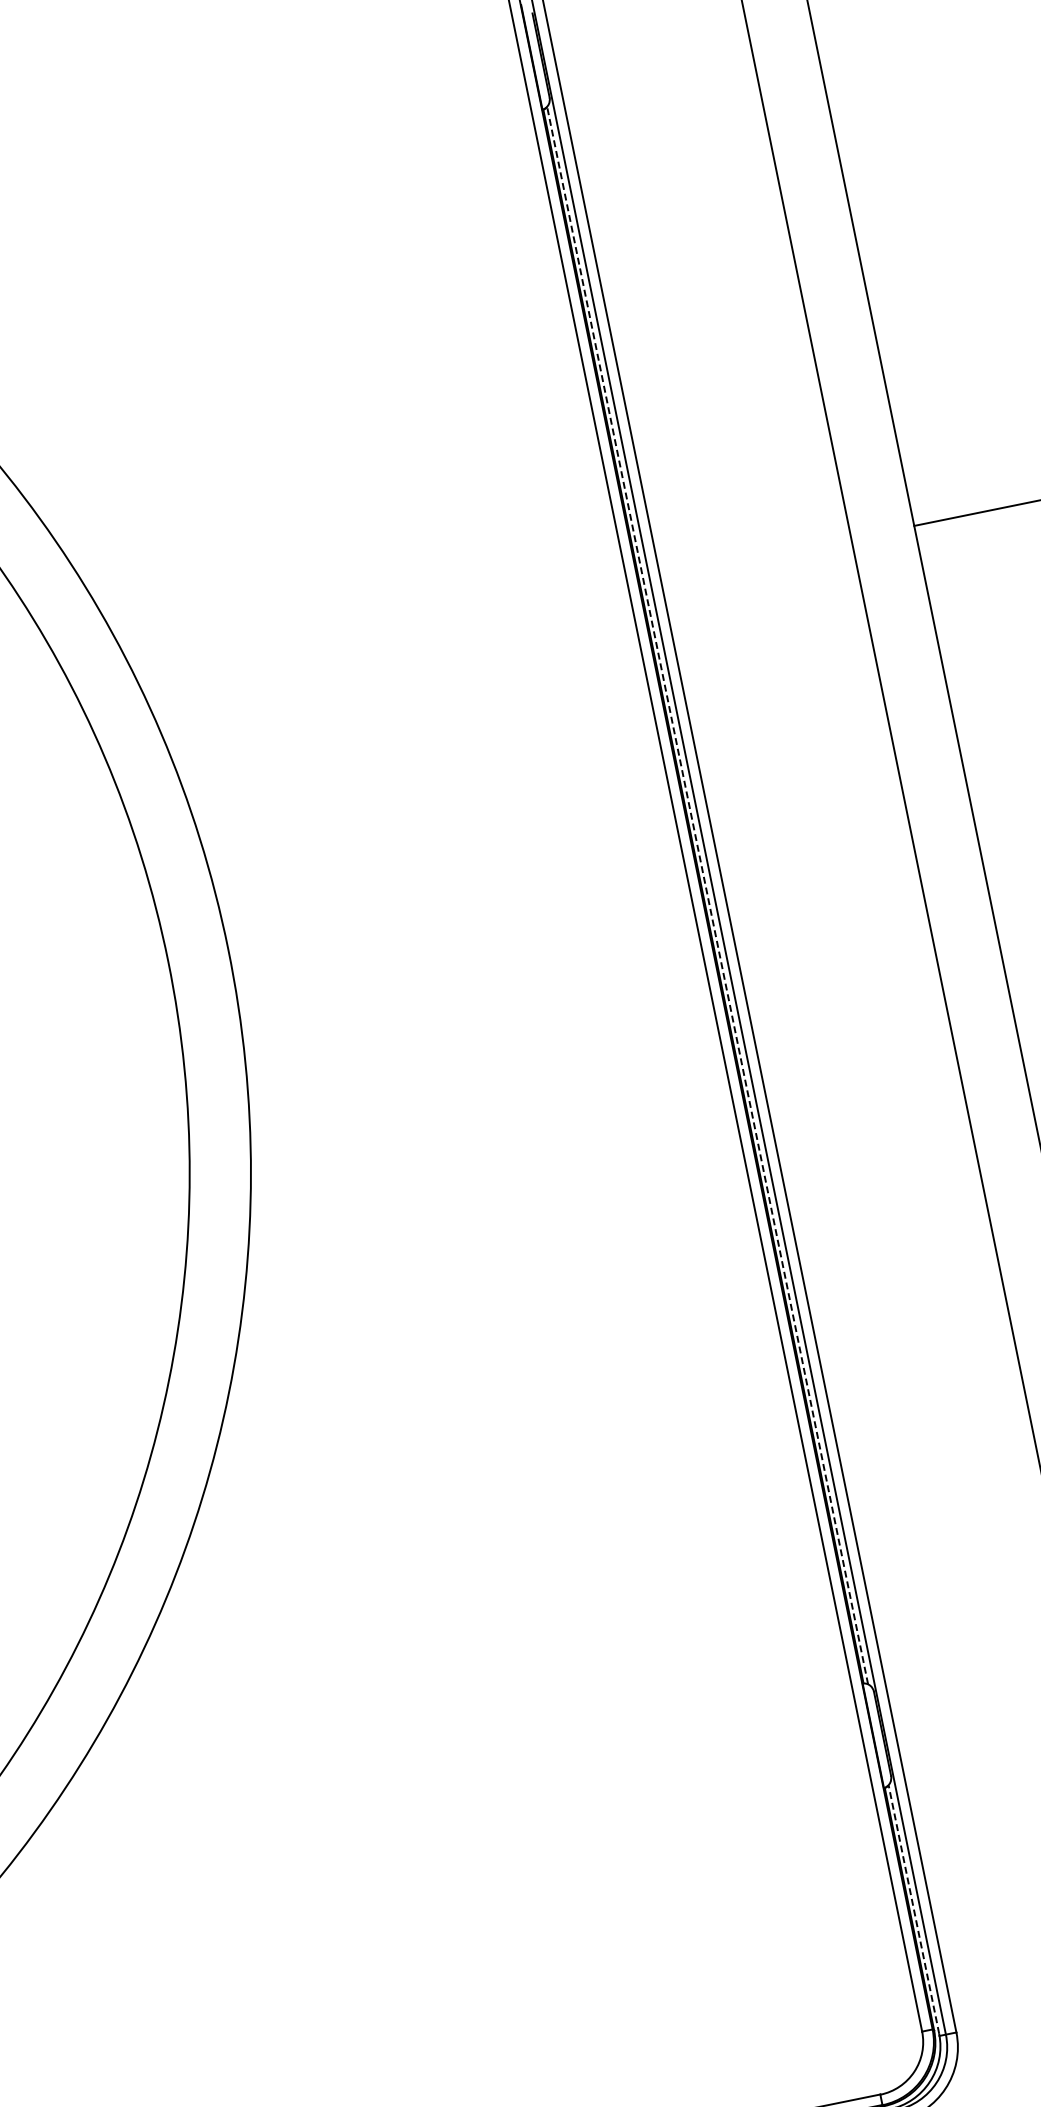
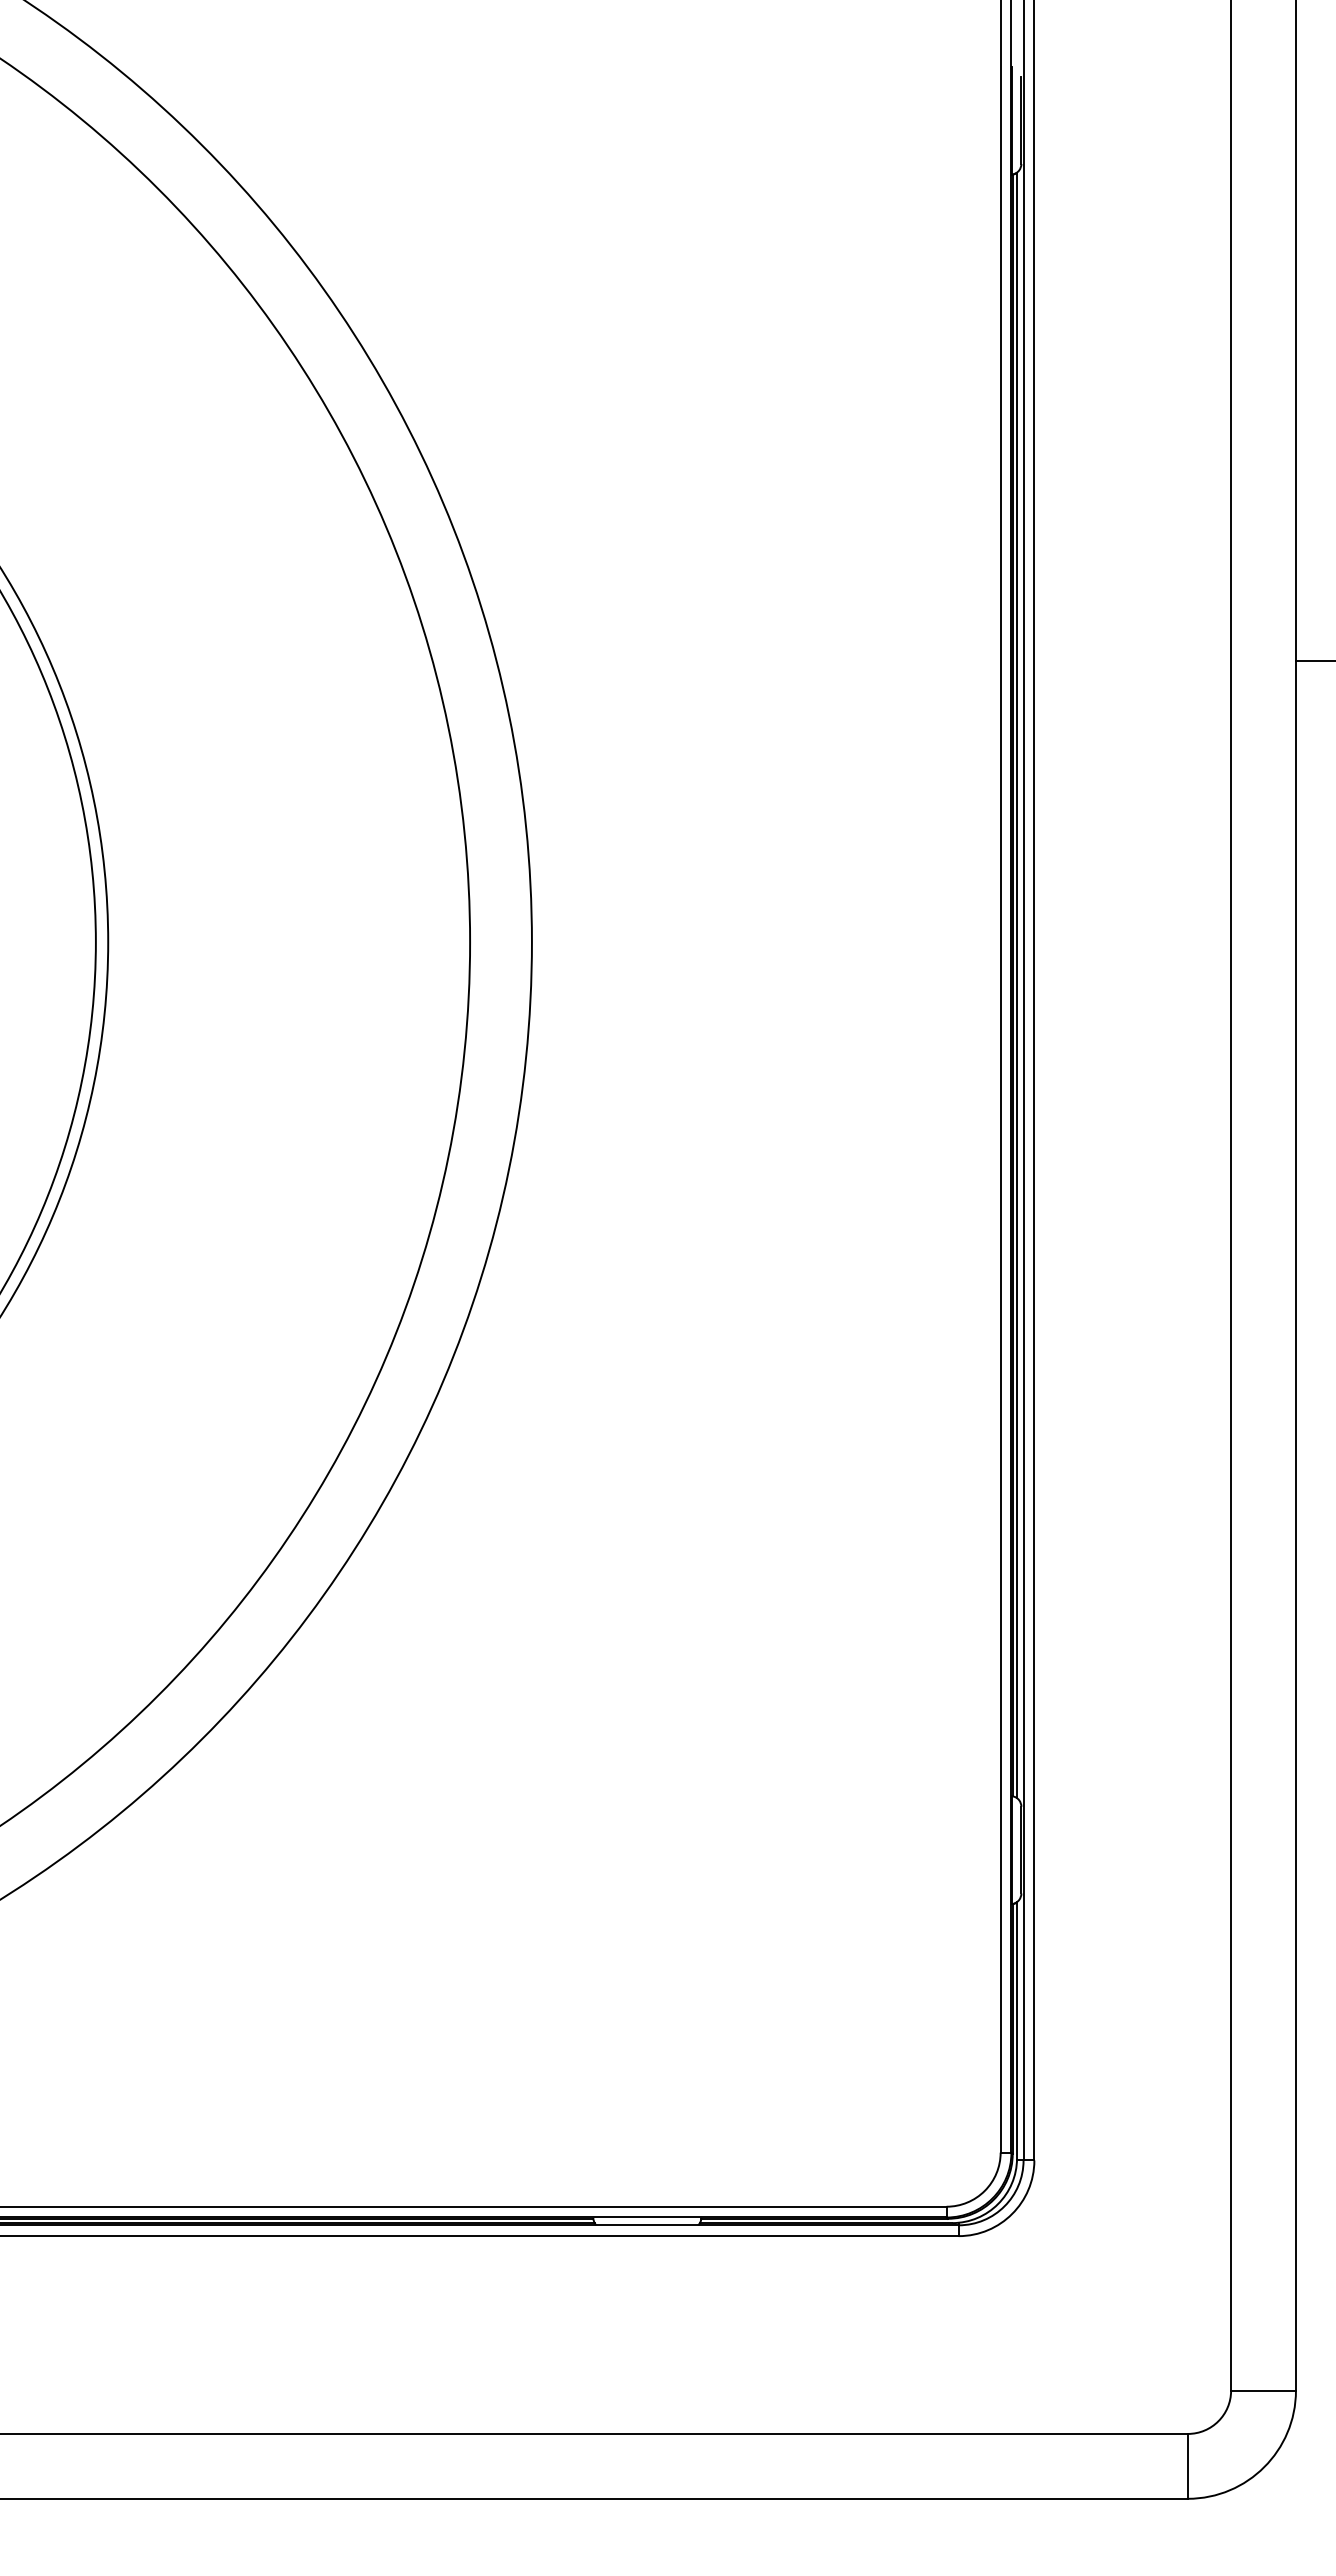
line: (708, 895) -> (1017, 985), dashed -> solid
line: (914, 1909) -> (1017, 2030), dashed -> solid

